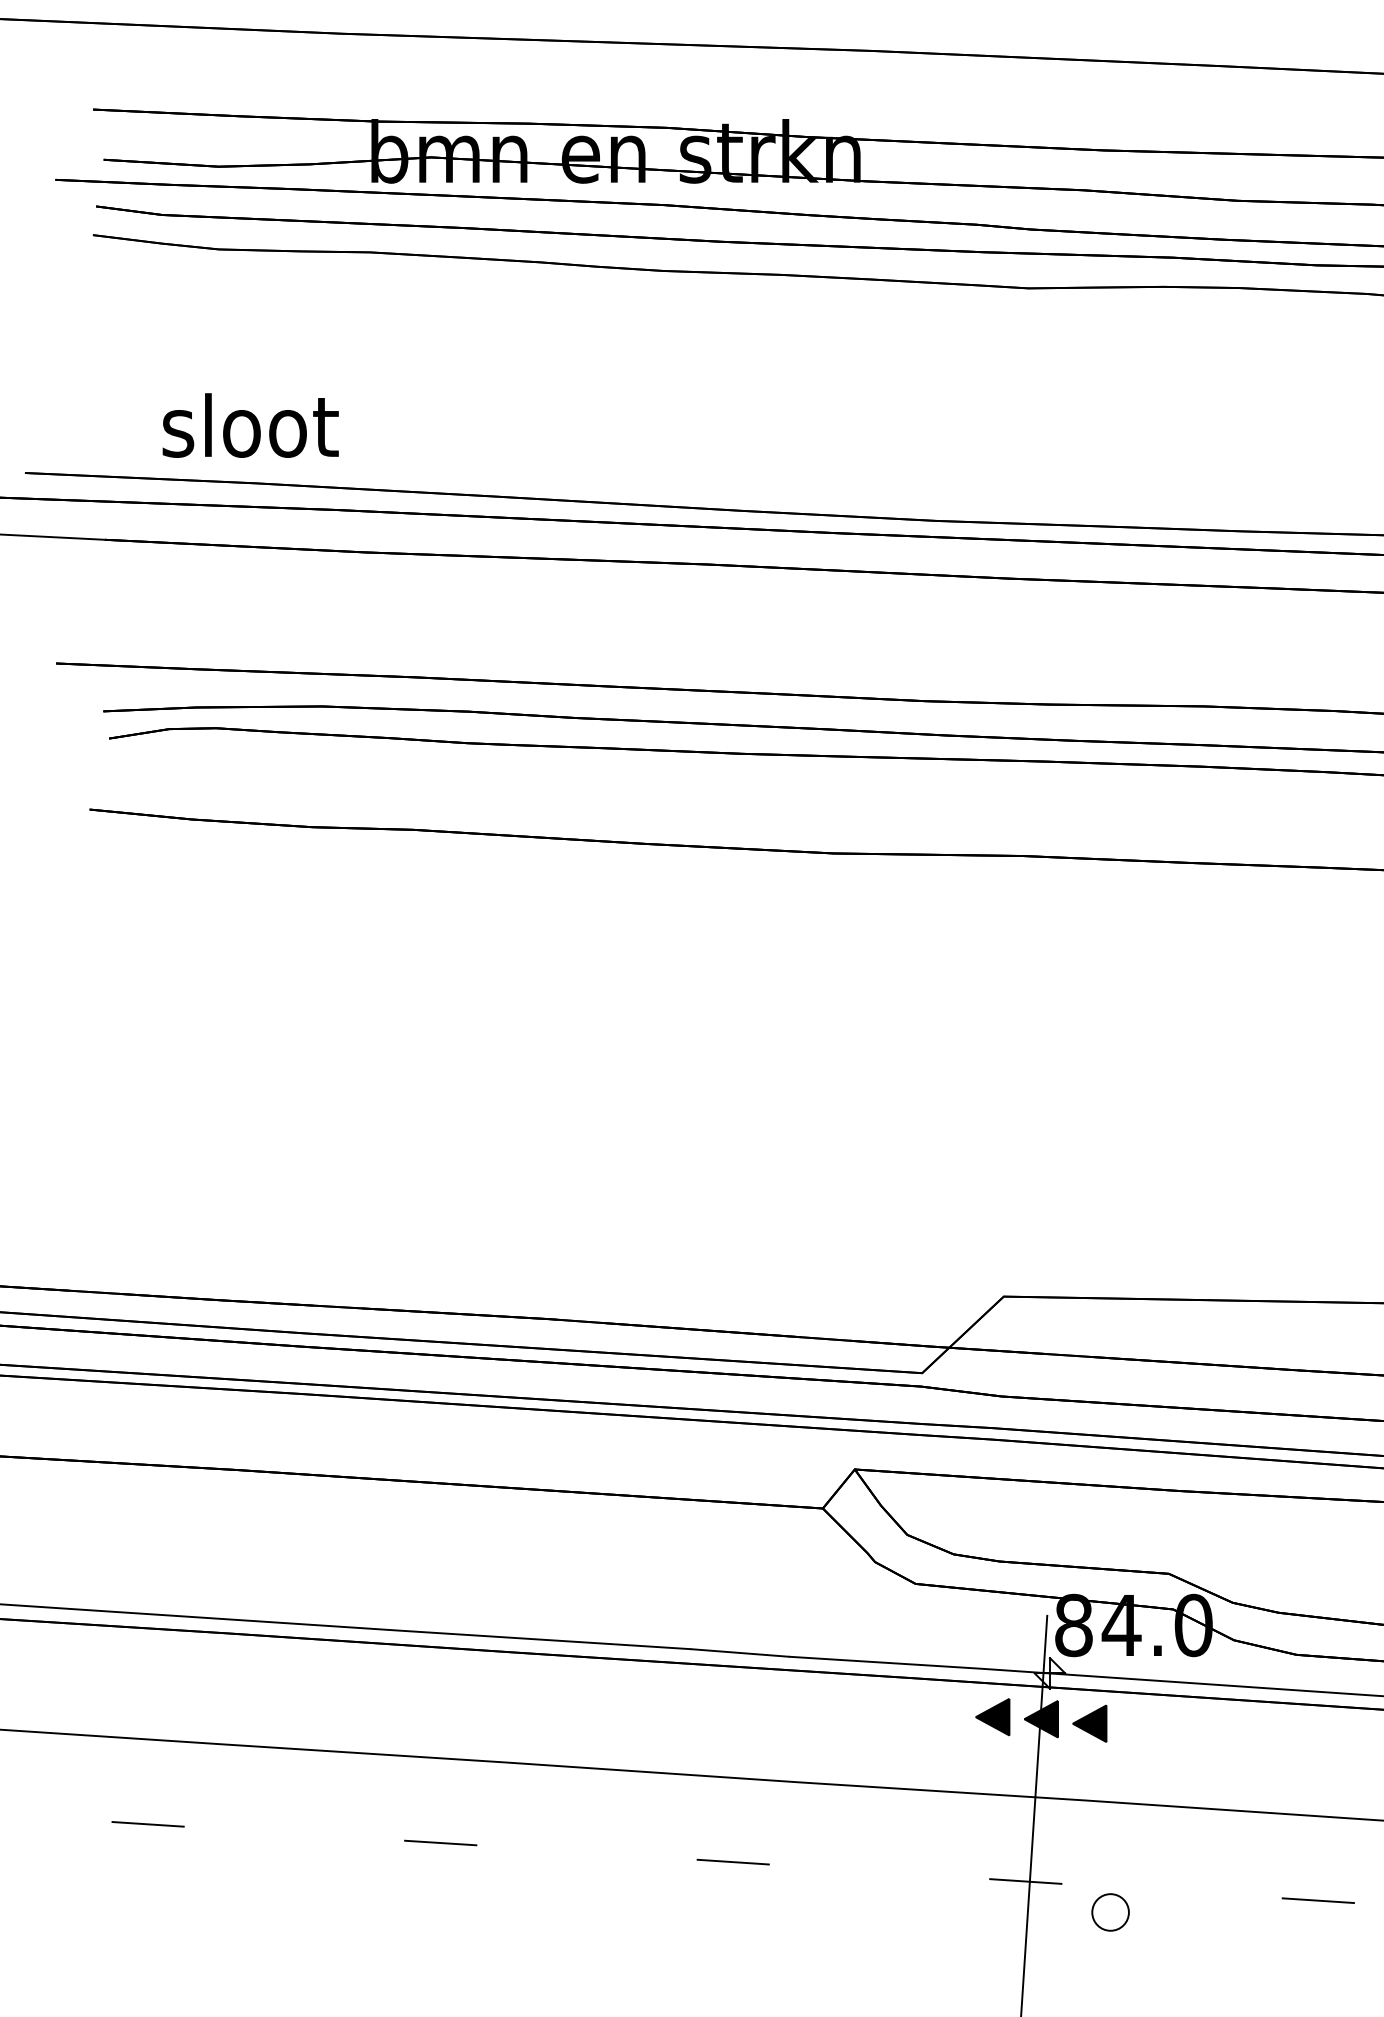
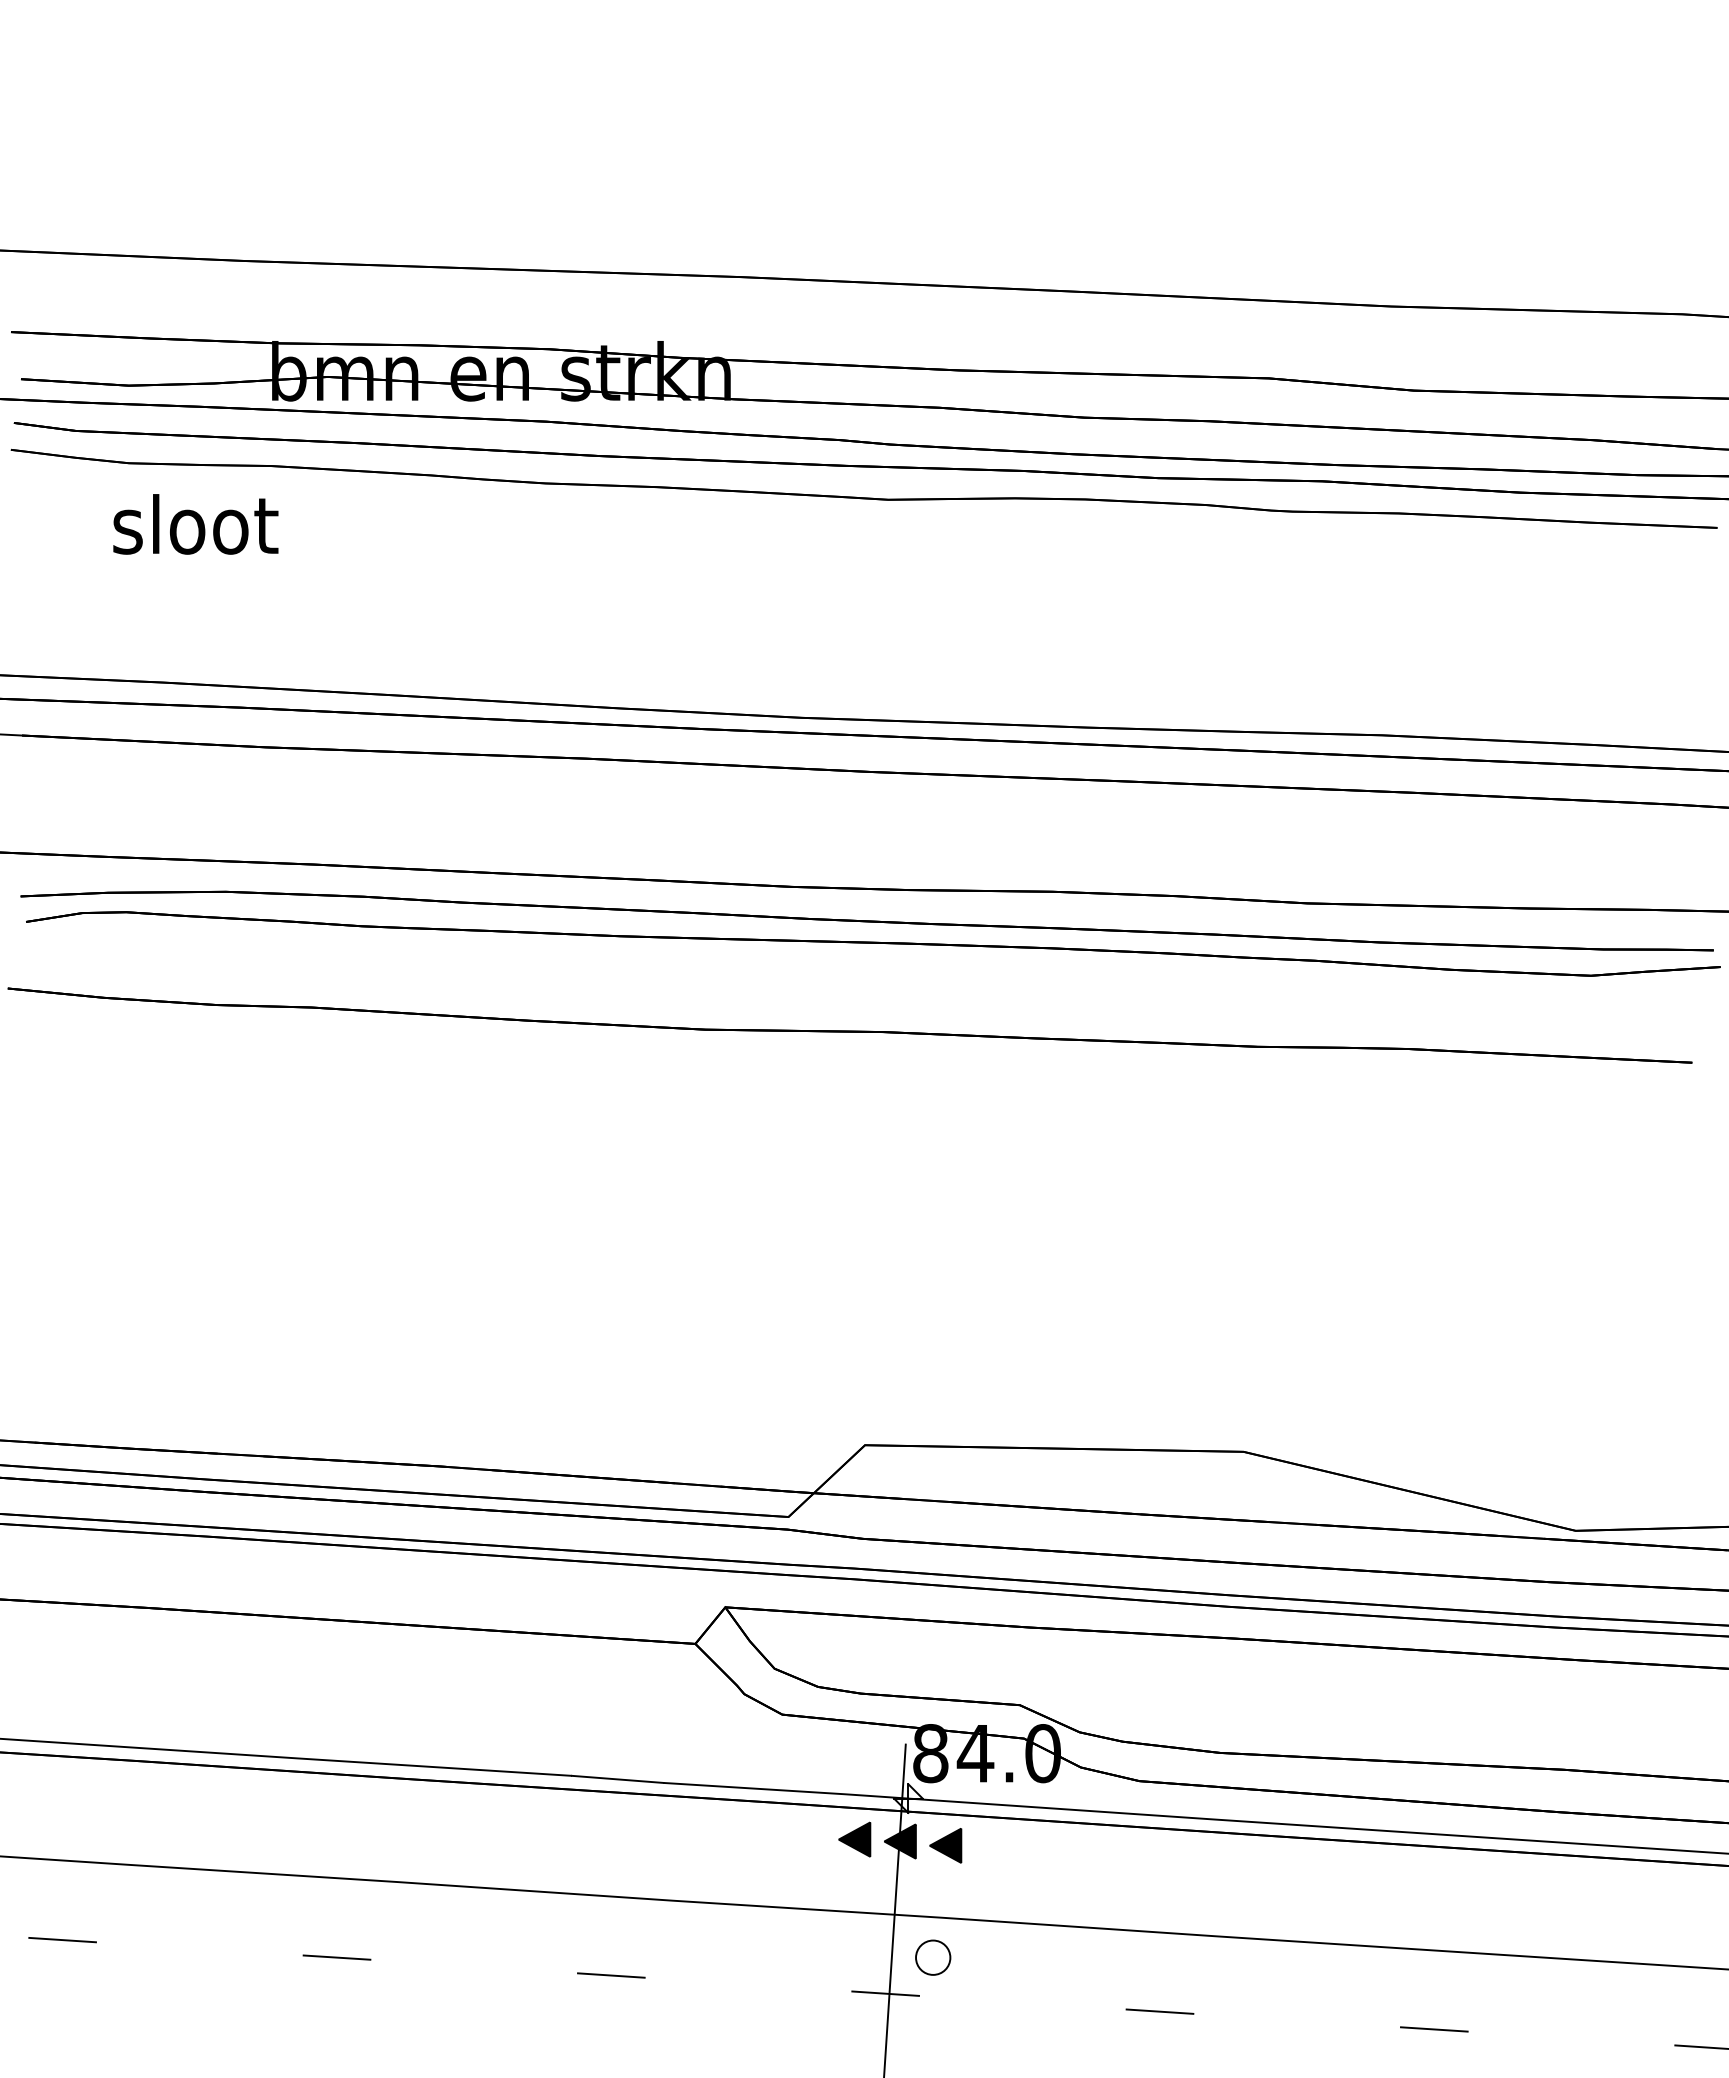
text: (250, 425) -> (195, 524), moved
part: (1110, 1912) -> (933, 1957), moved

